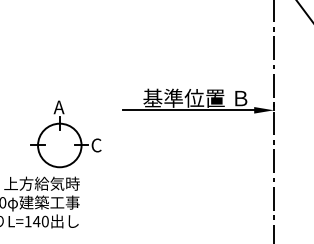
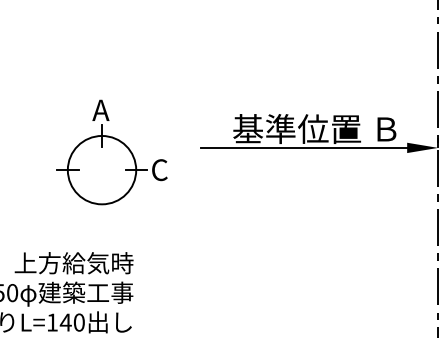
part: (65, 134) -> (110, 152), moved

